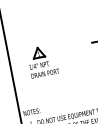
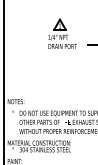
part: (42, 60) -> (62, 33), moved

